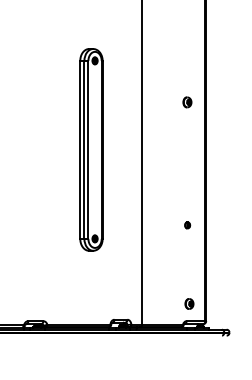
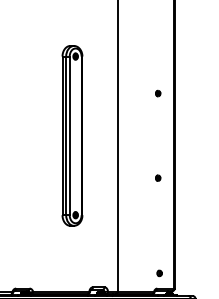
part: (187, 102) -> (158, 93), size x0.62
part: (187, 225) -> (158, 178), moved
part: (188, 304) -> (158, 273), size x0.62

